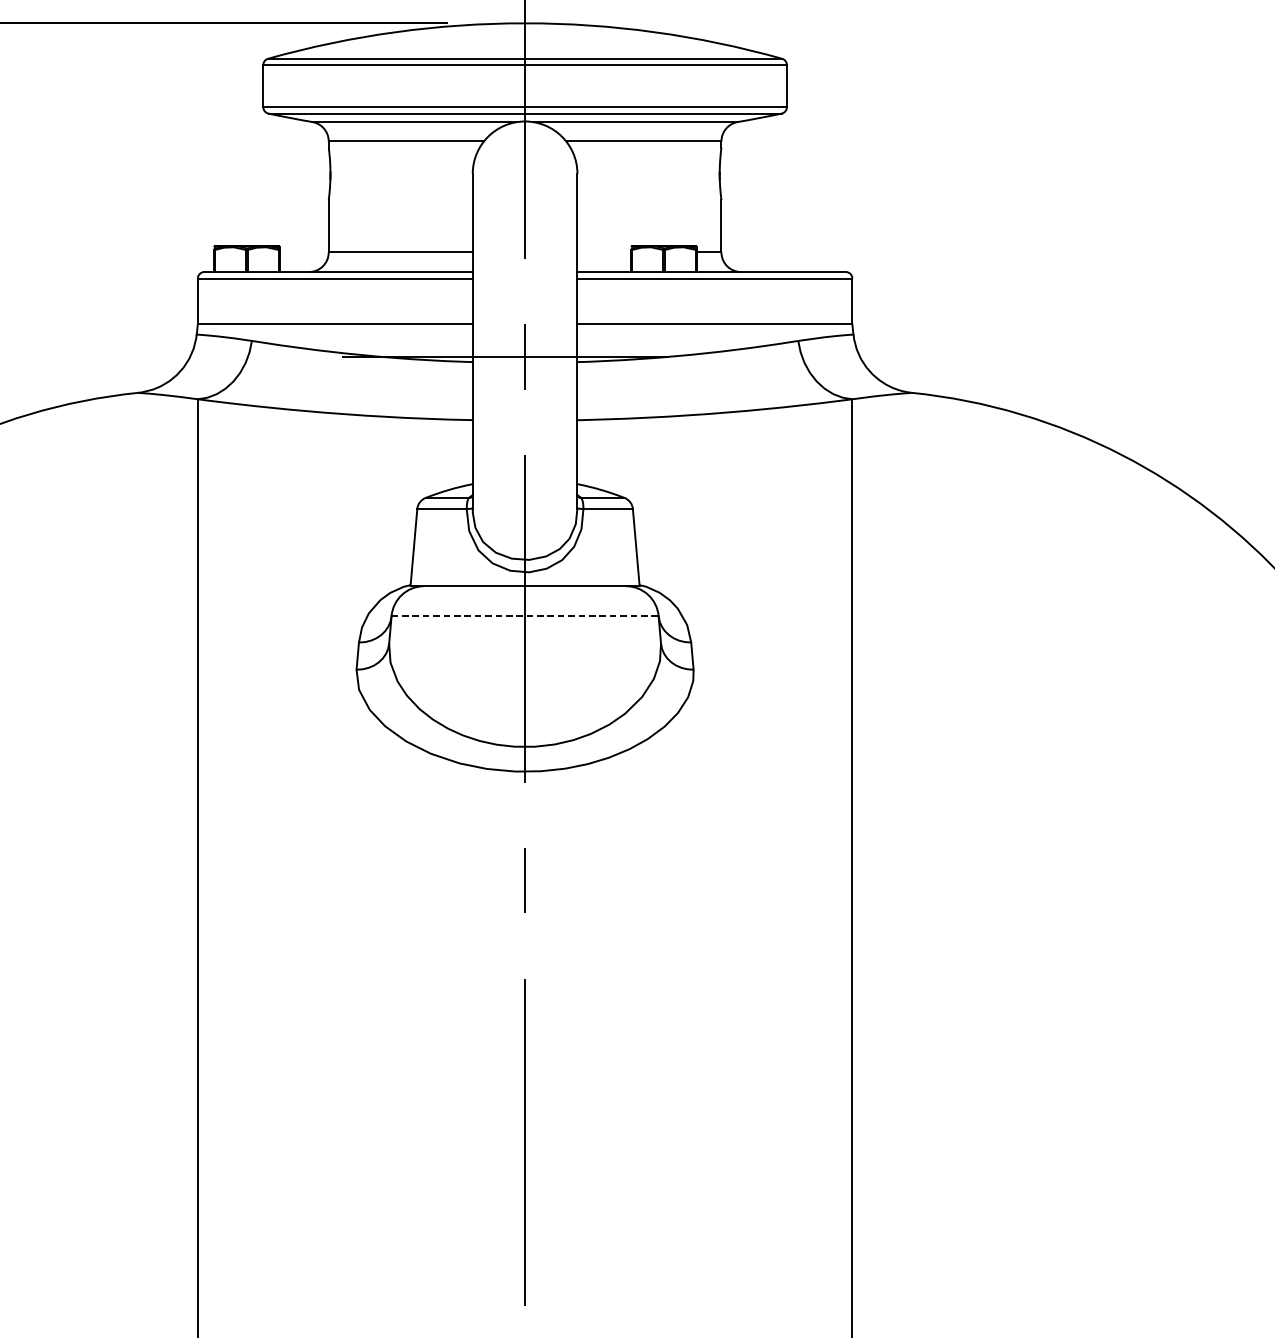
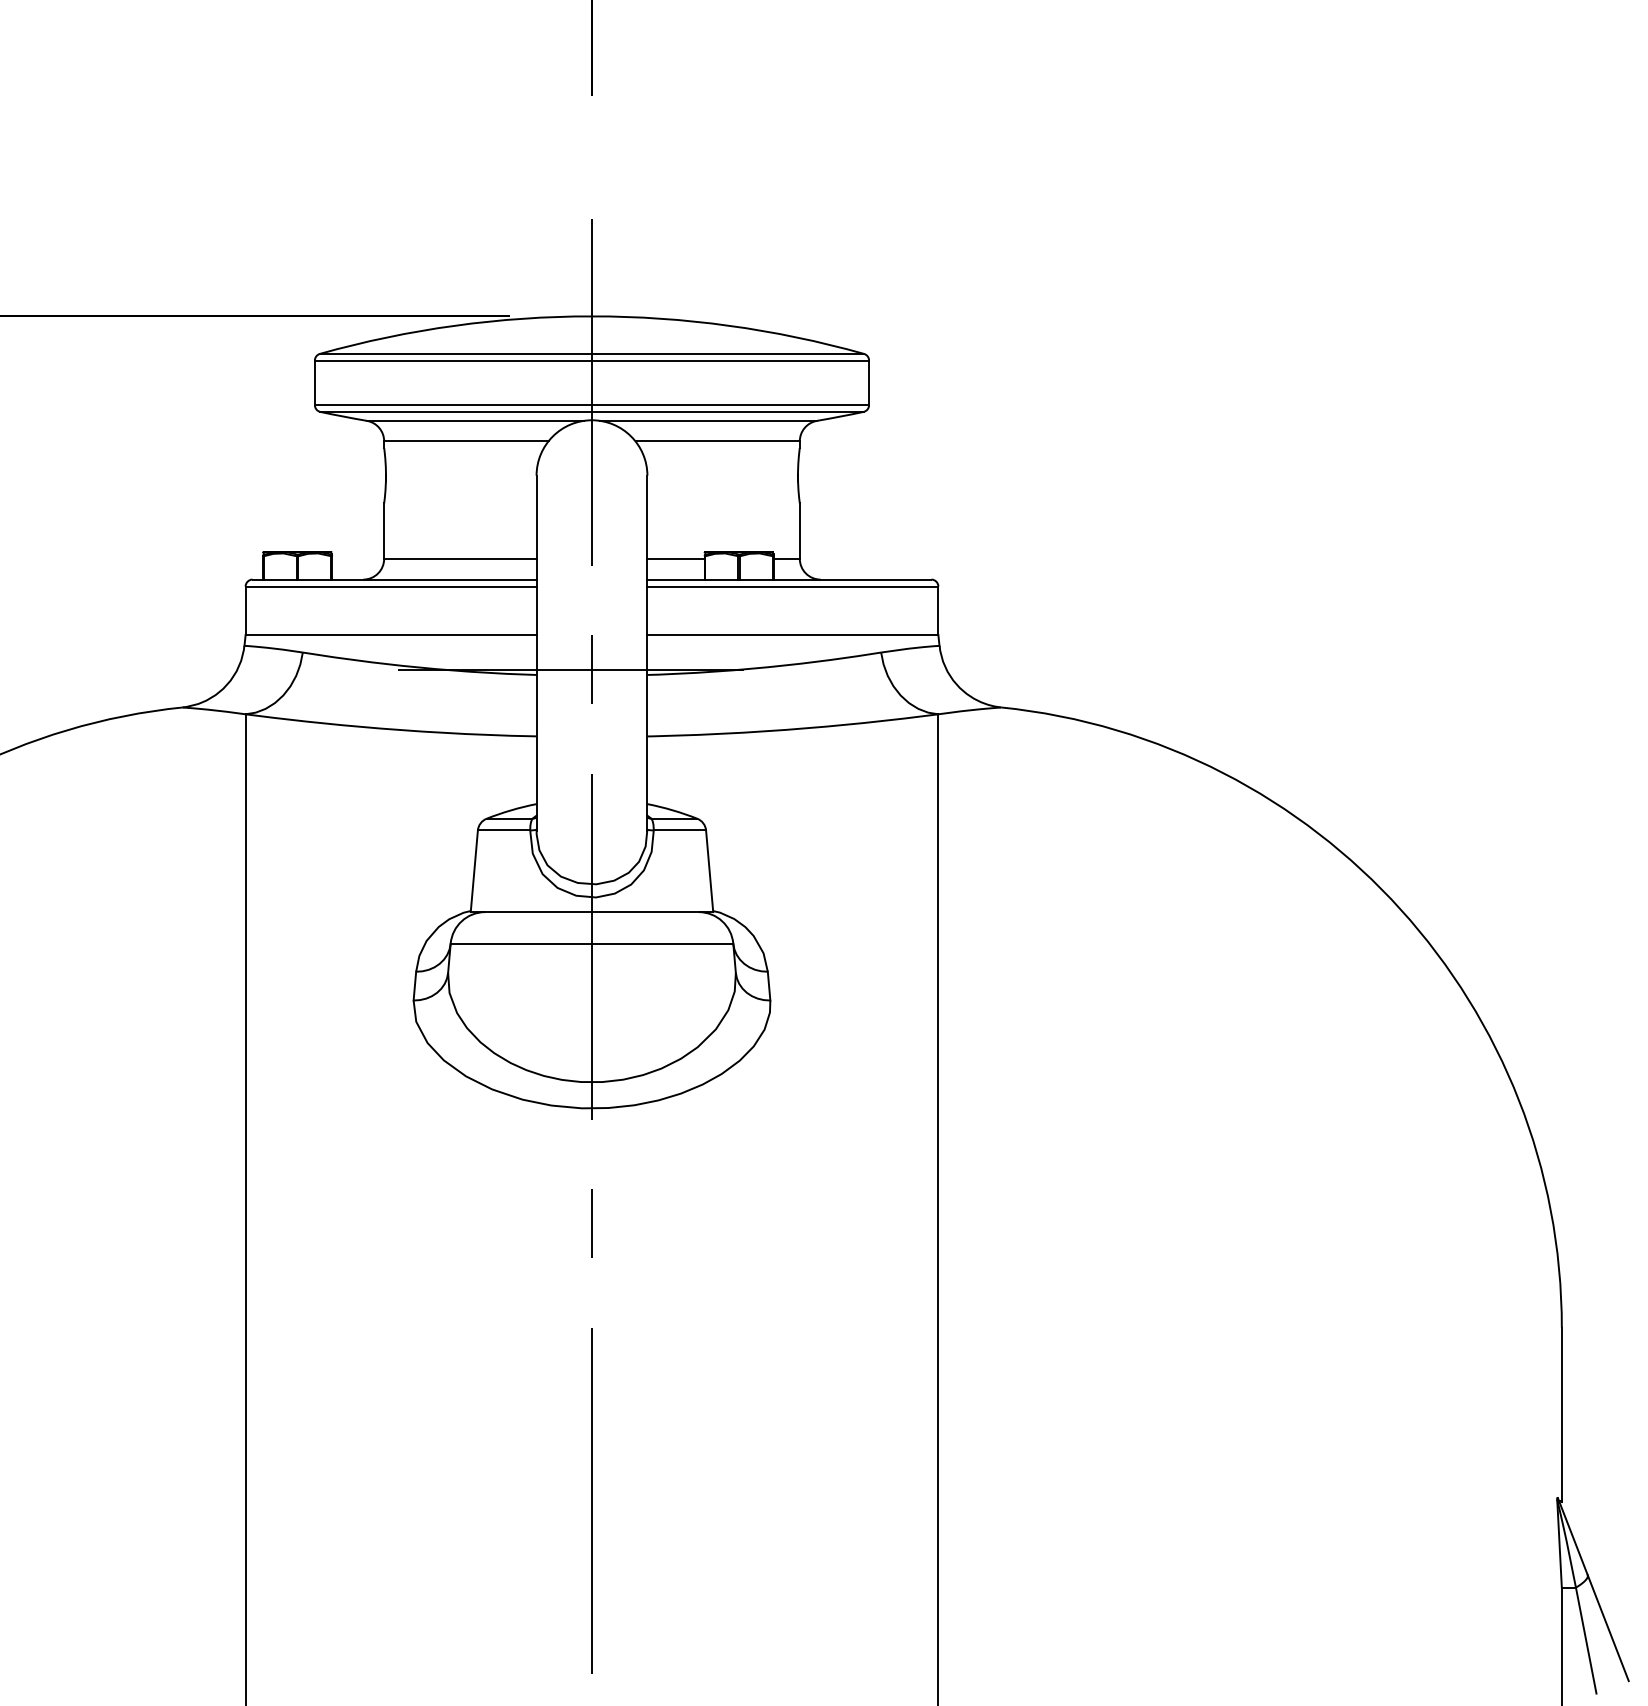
line: (603, 252) -> (675, 558), added
line: (525, 615) -> (592, 943), dashed -> solid

